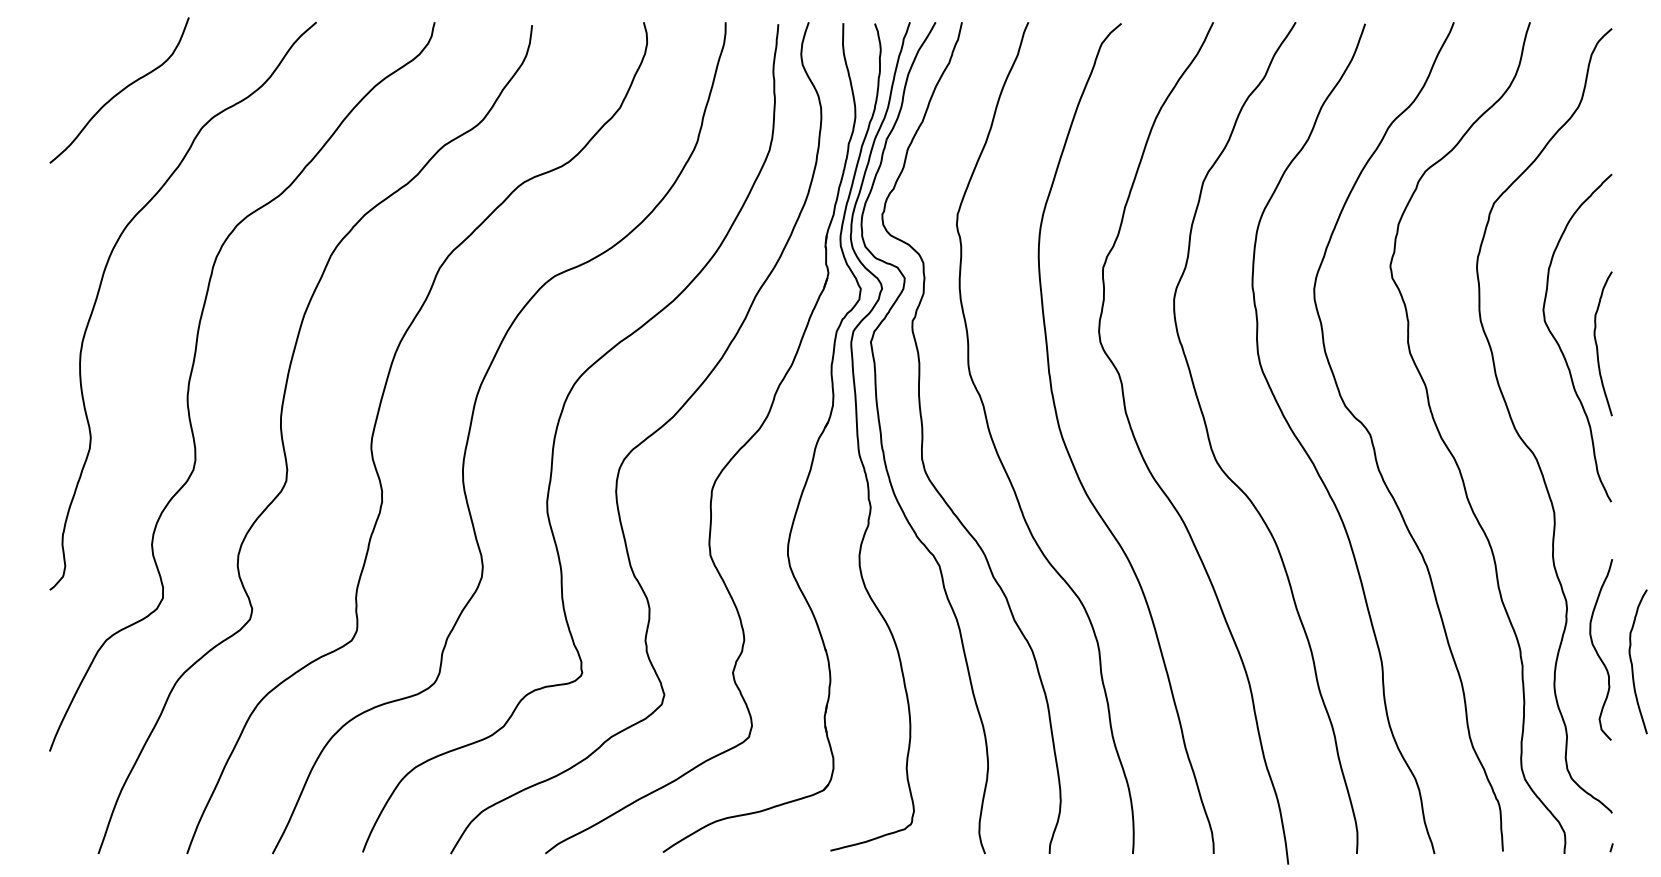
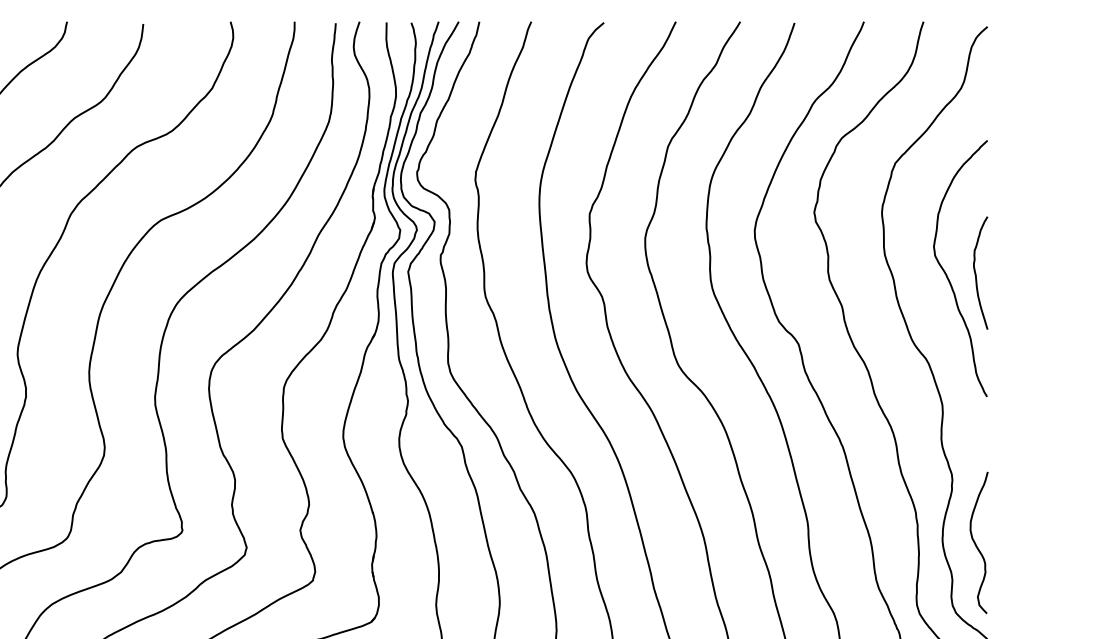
curve: (1597, 651) -> (976, 544), moved
curve: (1632, 661) -> (1003, 521), removed

